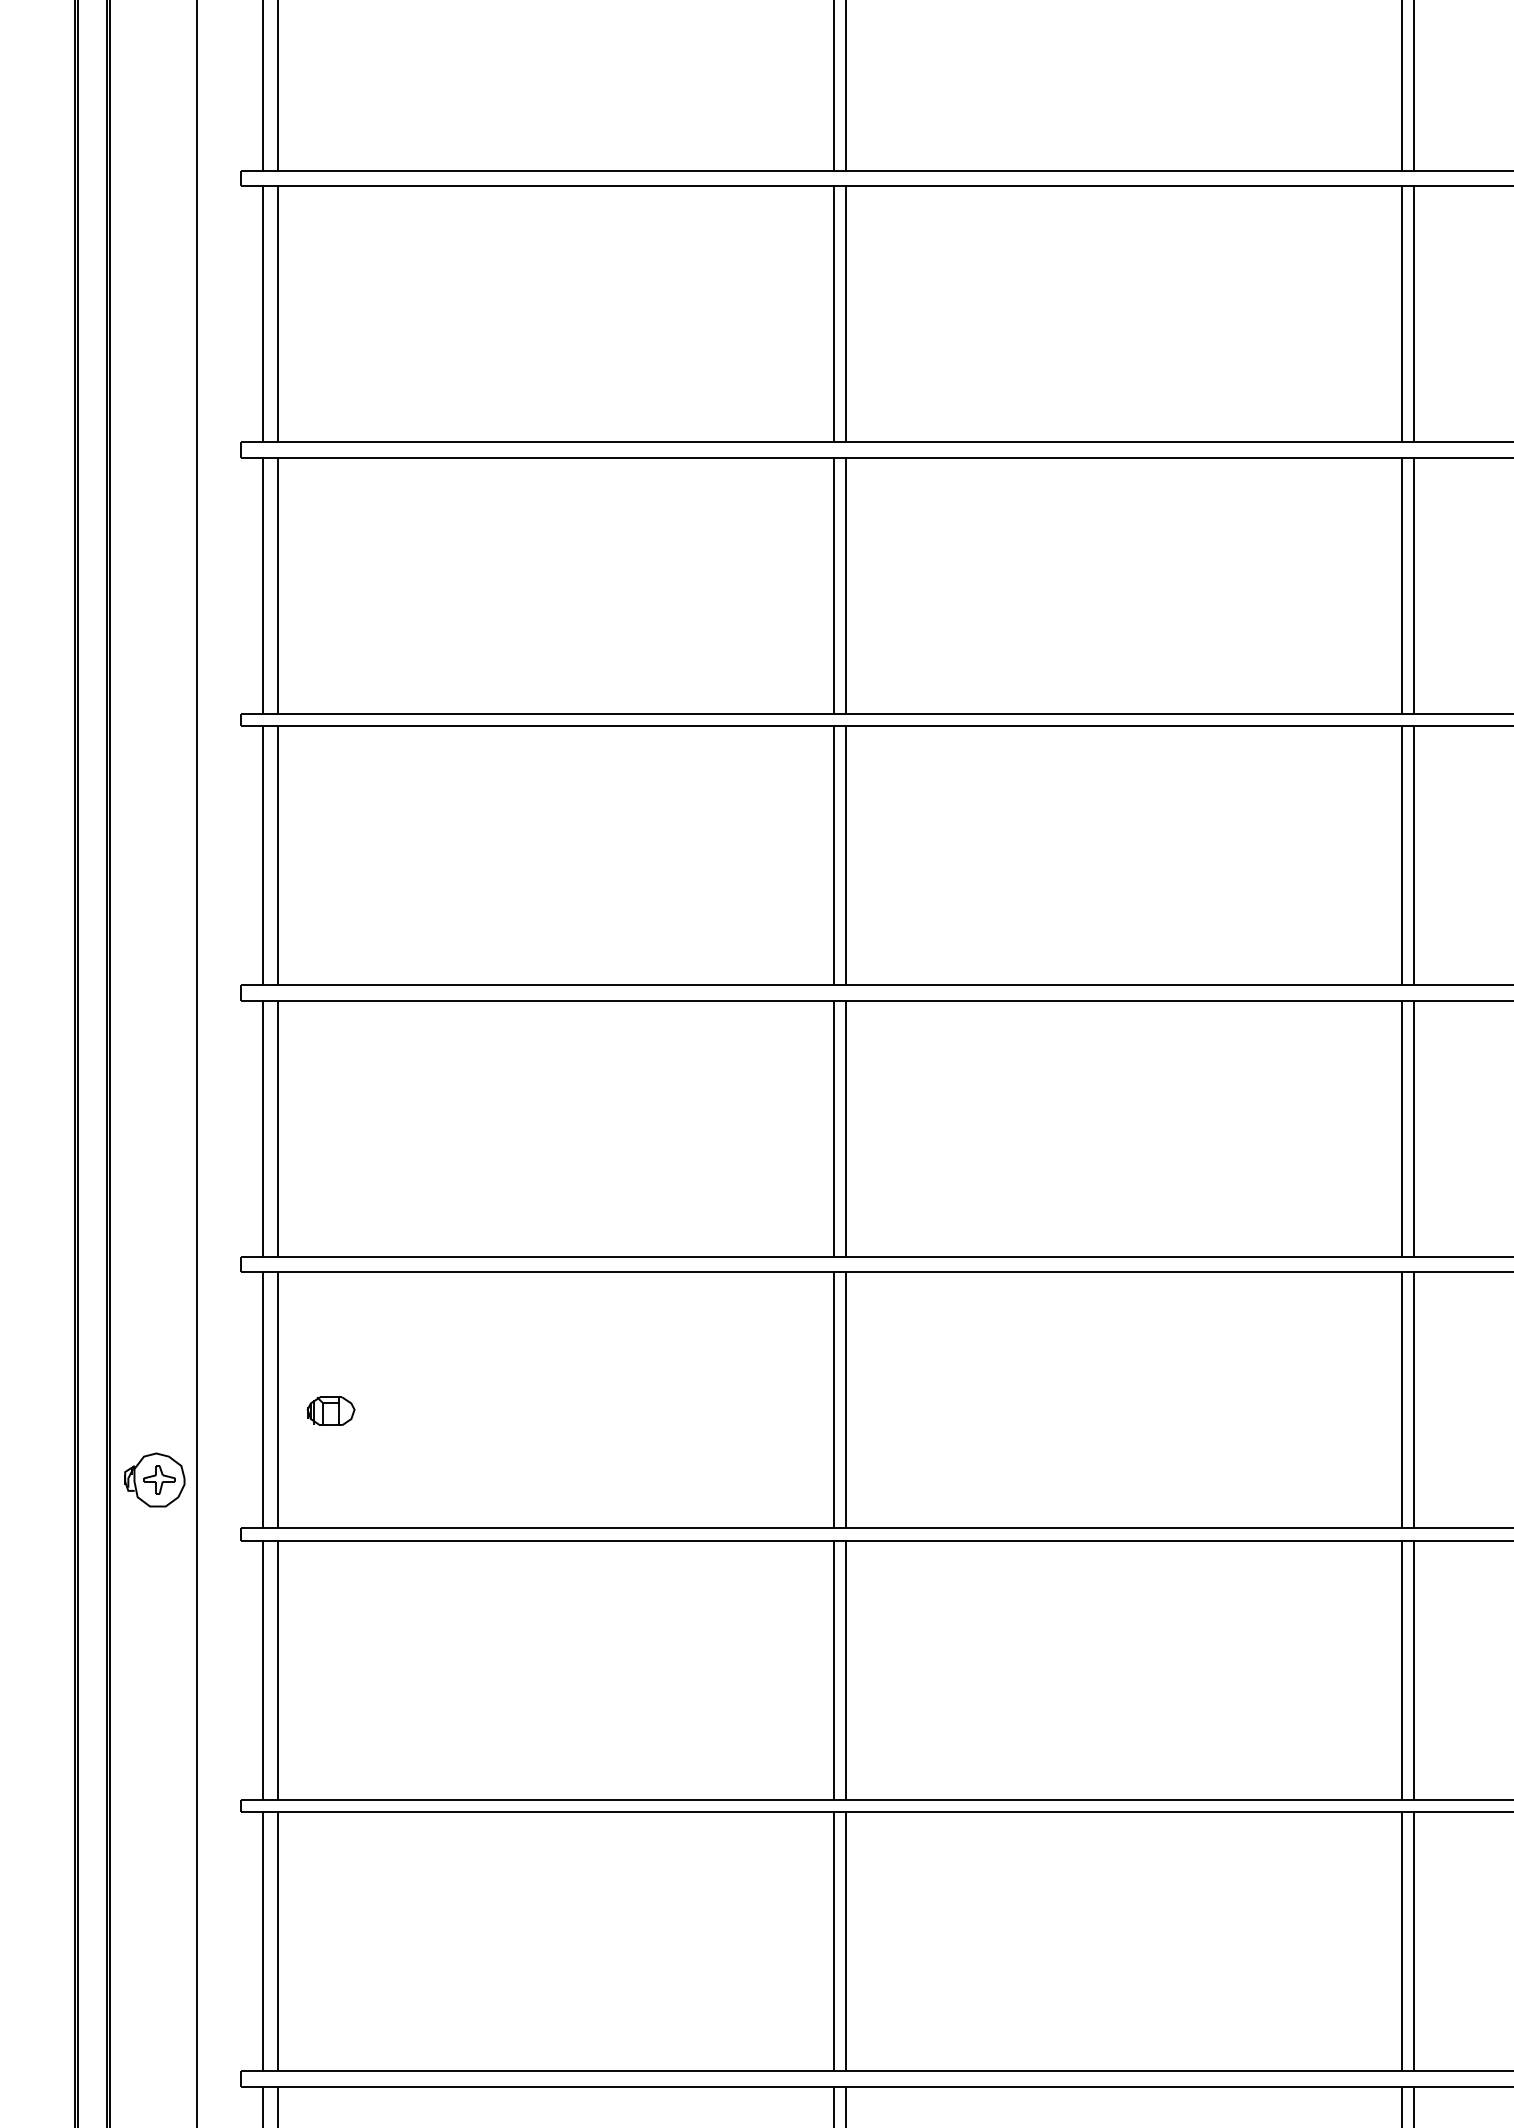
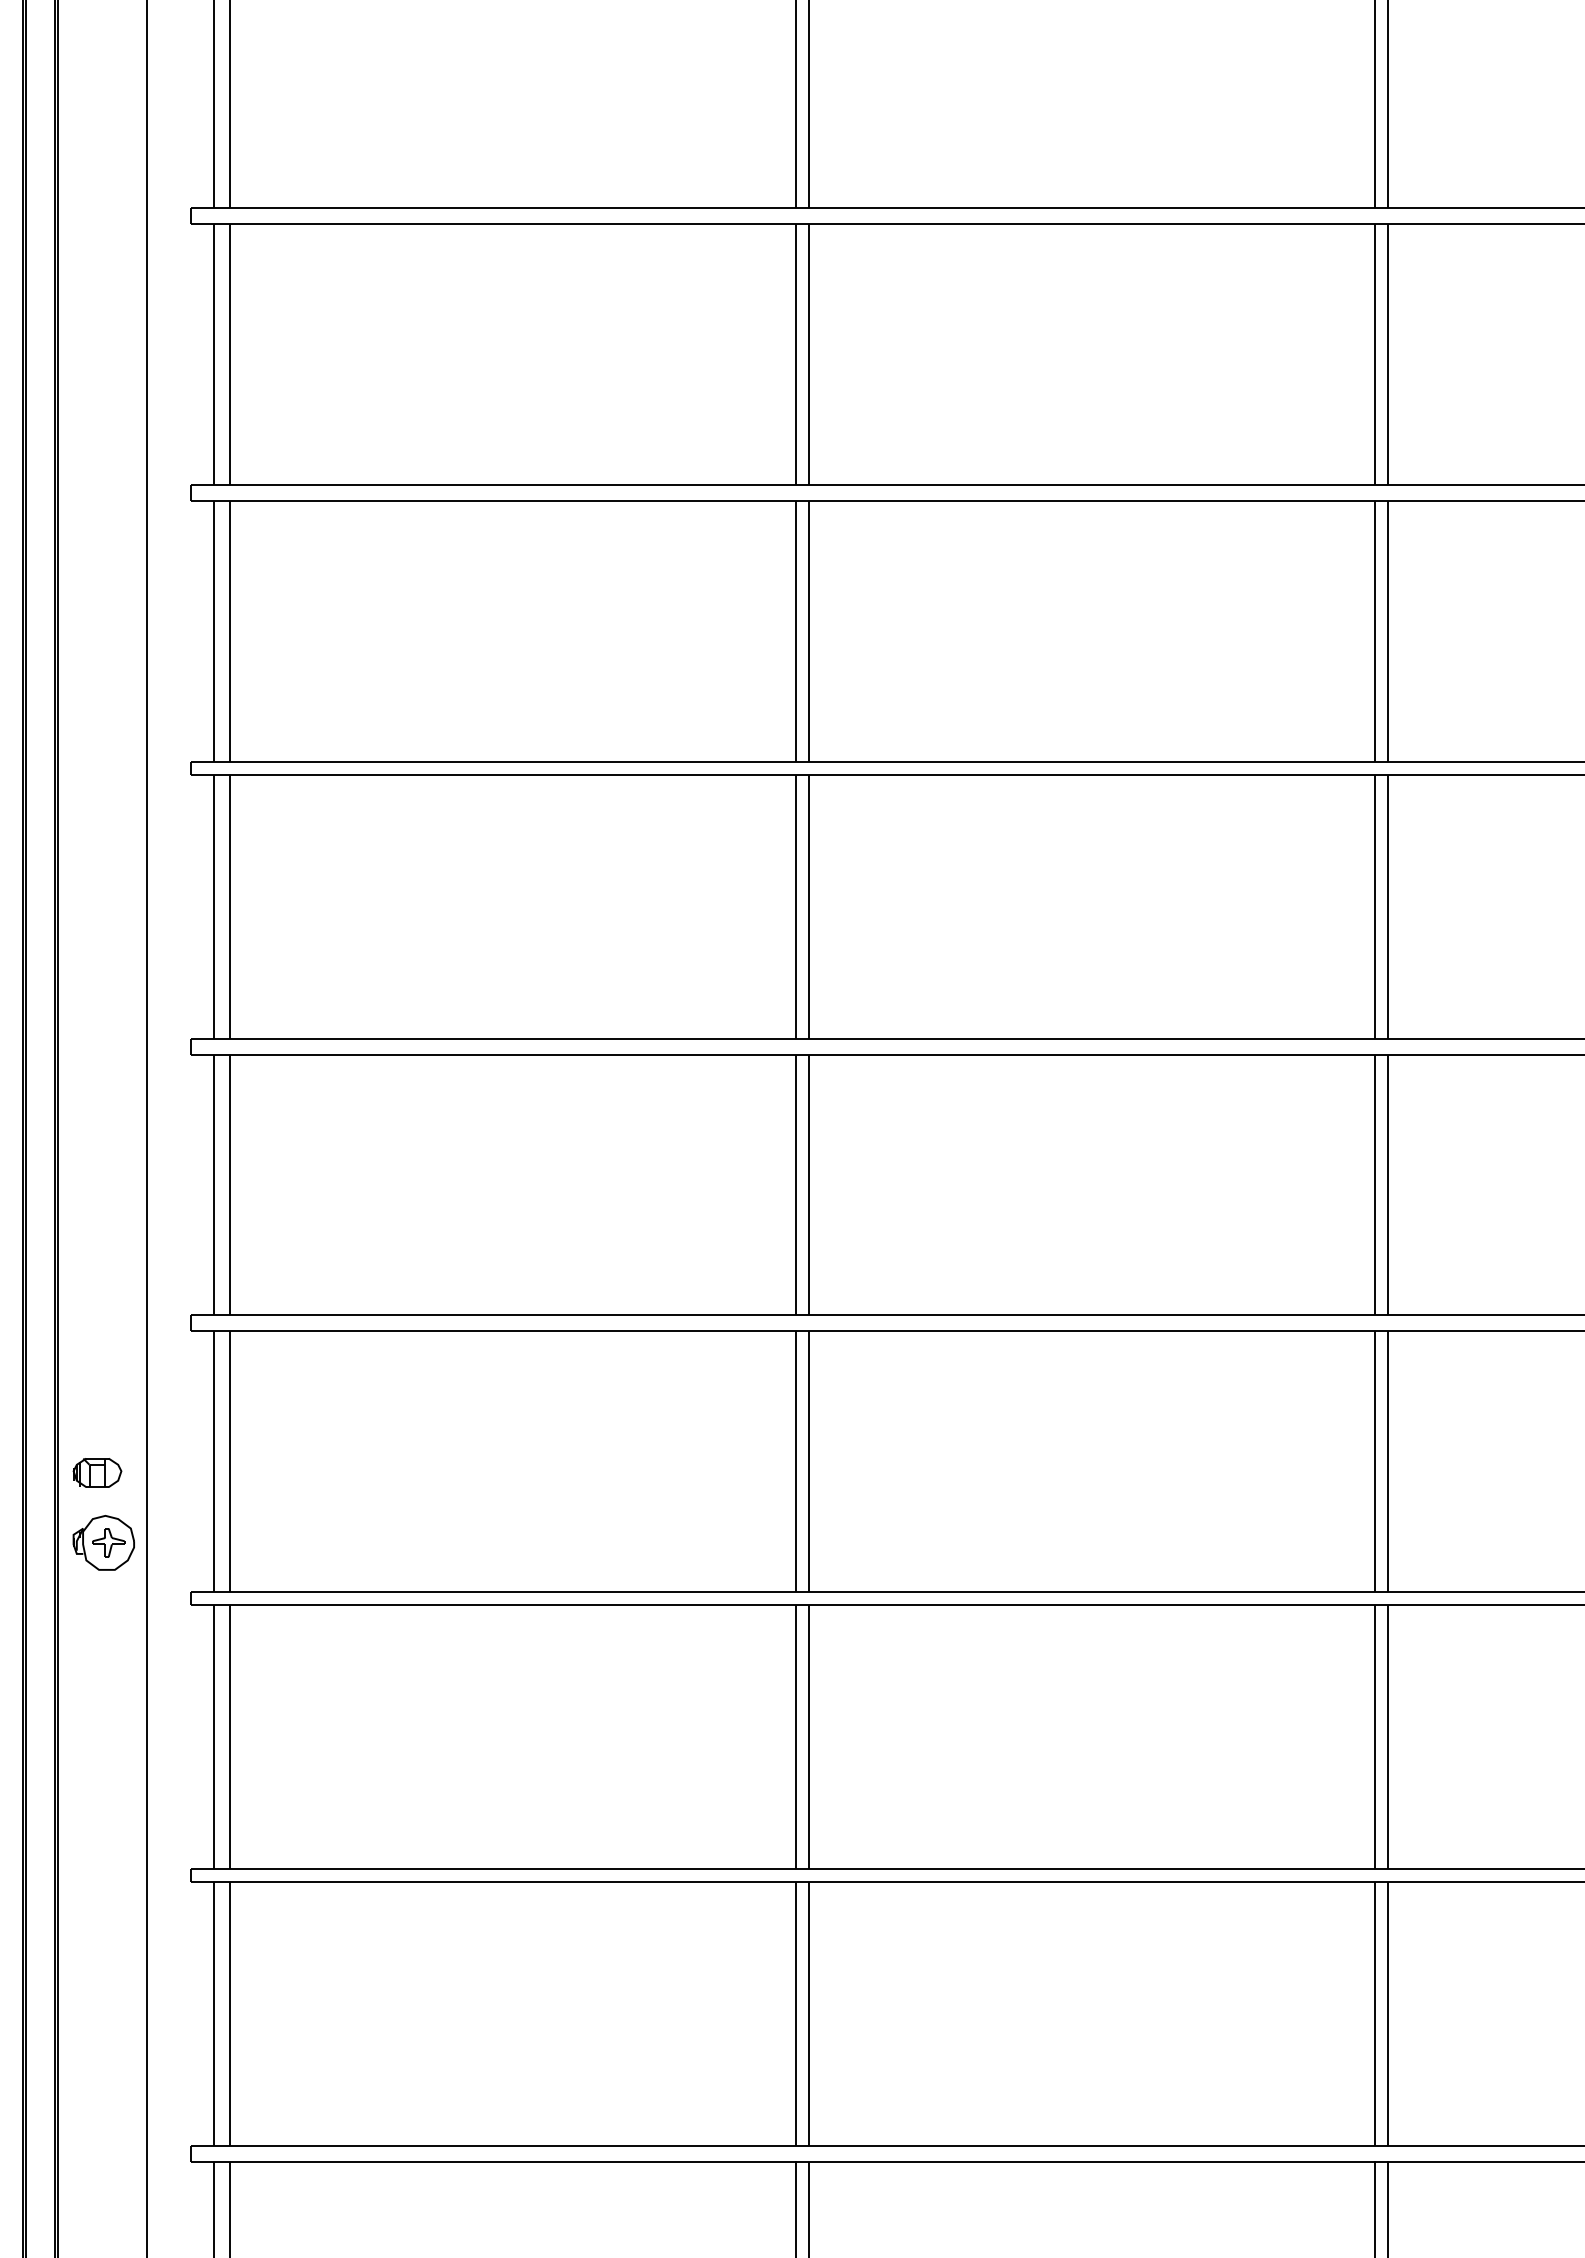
part: (331, 1410) -> (97, 1472), moved

